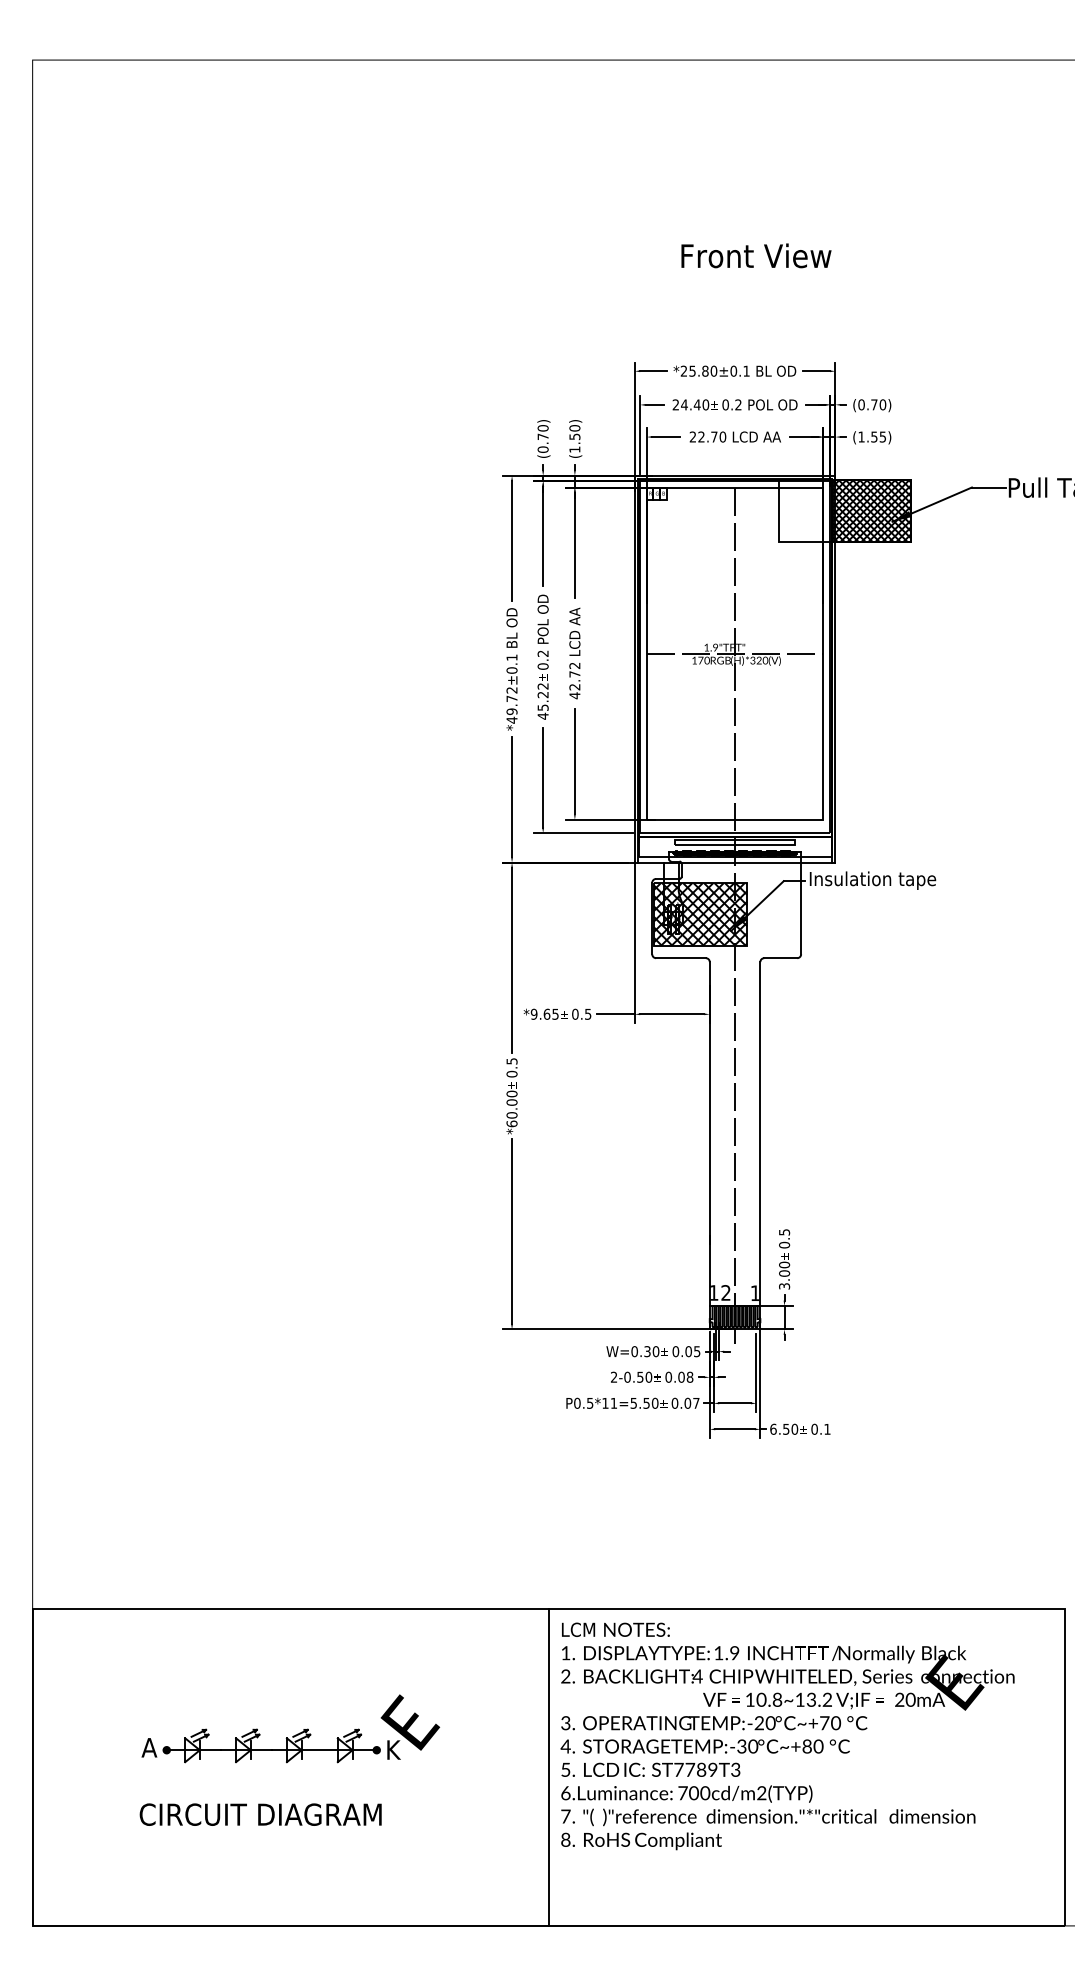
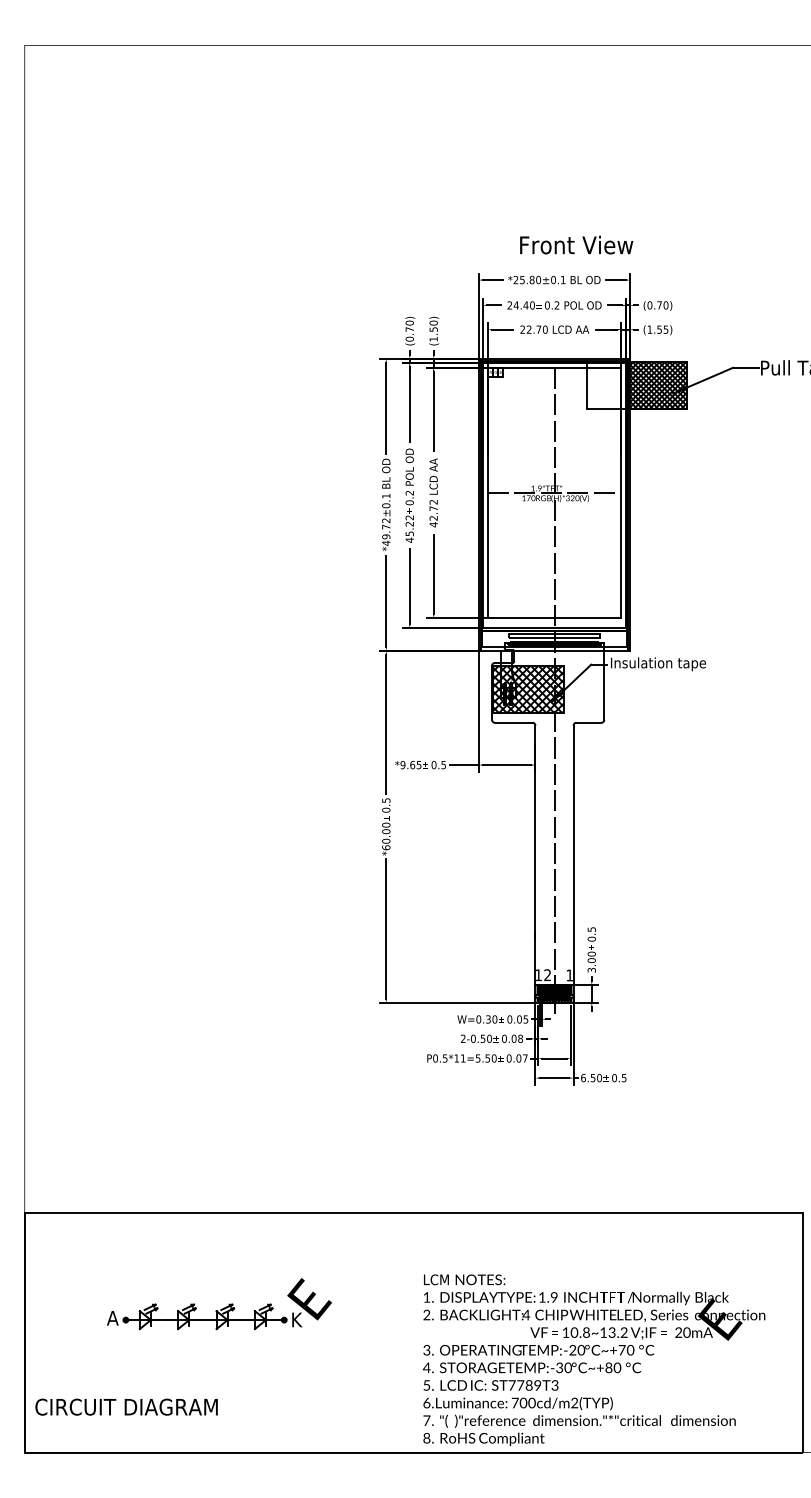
text: (756, 255) -> (576, 244), moved
text: (827, 1429) -> (624, 1078), 0.1 -> 0.5
text: (787, 1736) -> (594, 1360), moved
line: (548, 1766) -> (413, 1332), removed
text: (260, 1814) -> (126, 1407), moved

